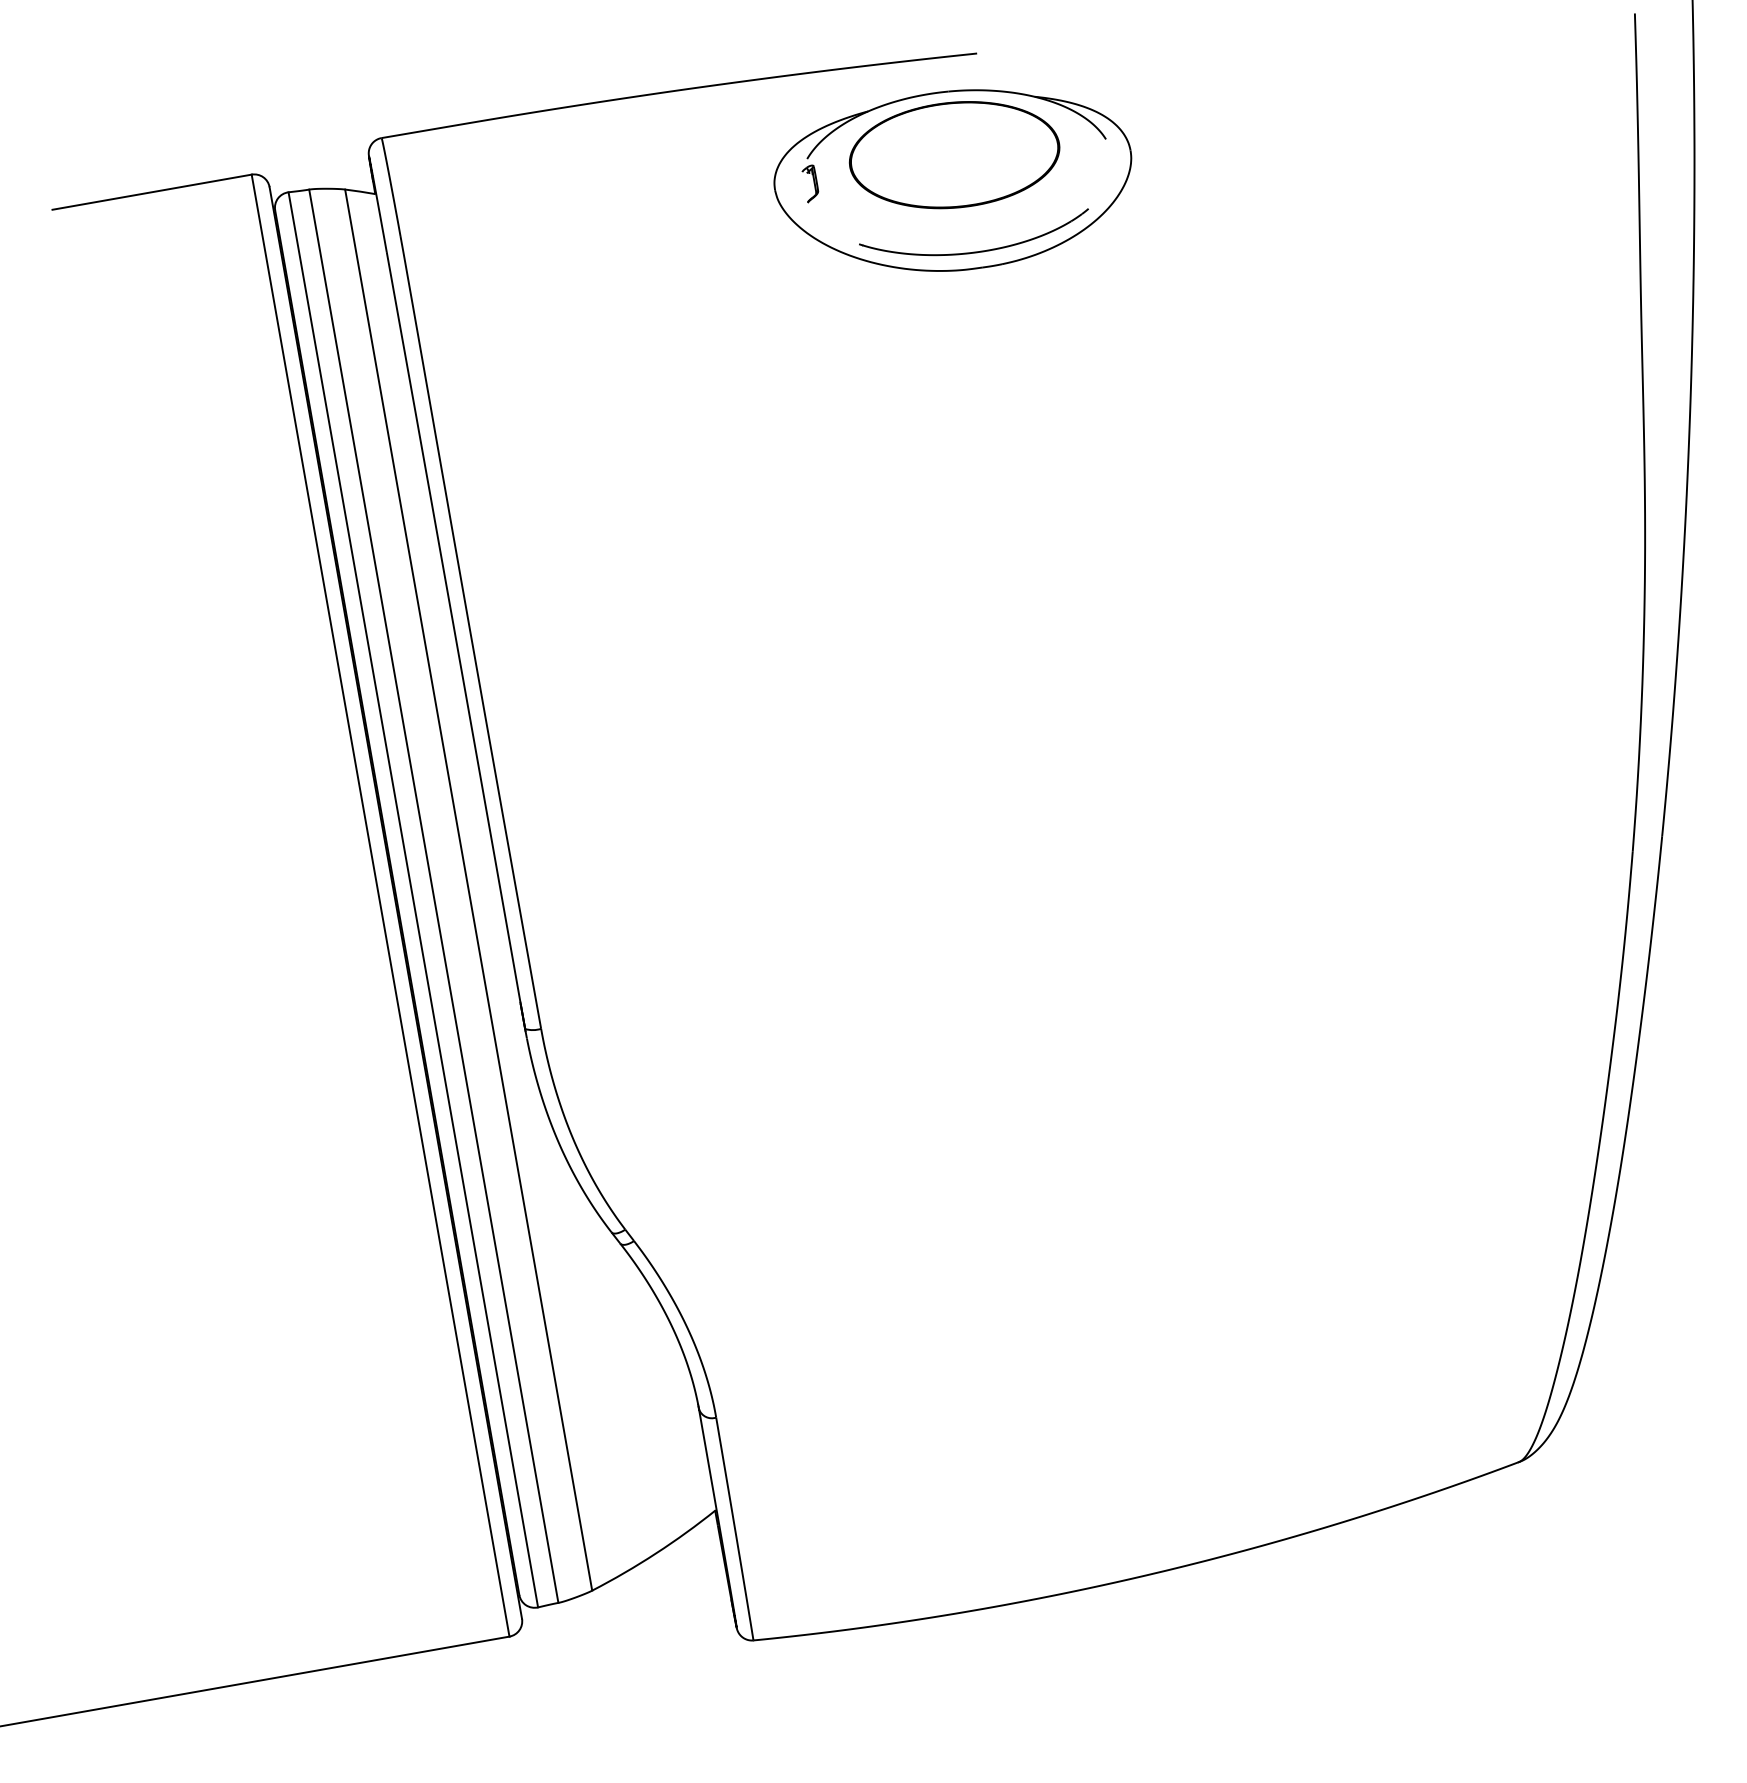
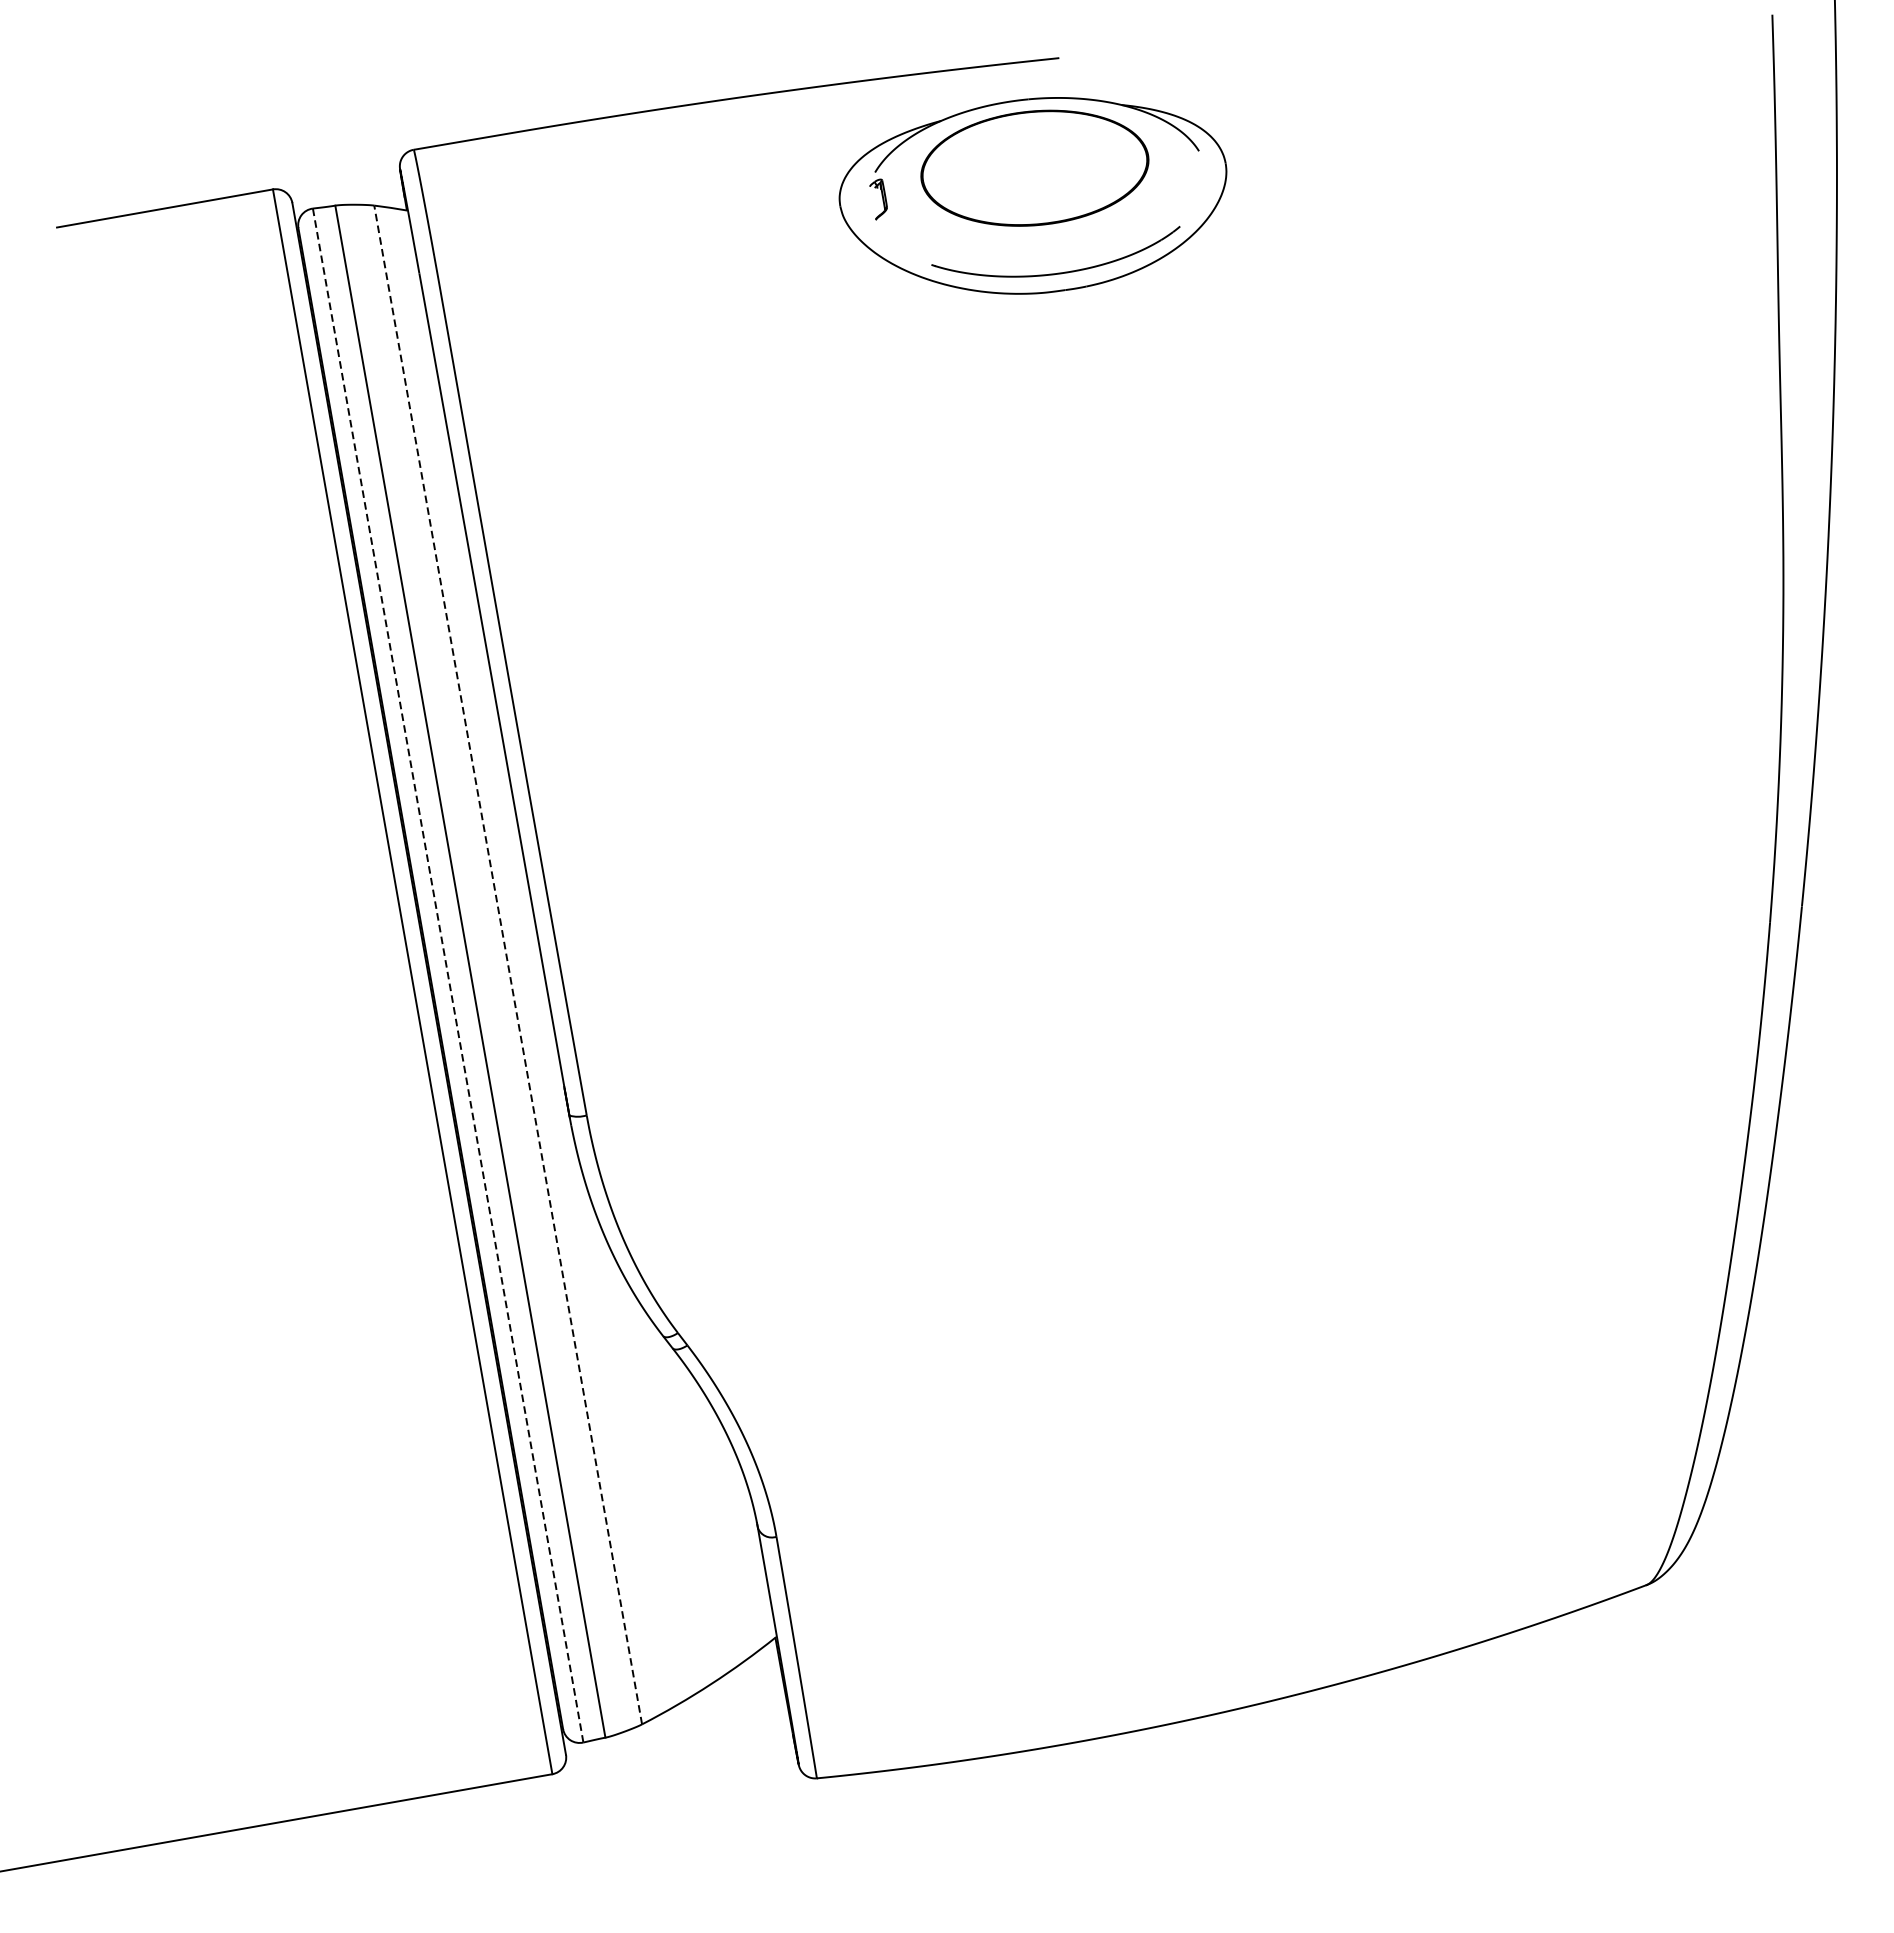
line: (468, 889) -> (507, 964), solid -> dashed
line: (413, 900) -> (448, 976), solid -> dashed

